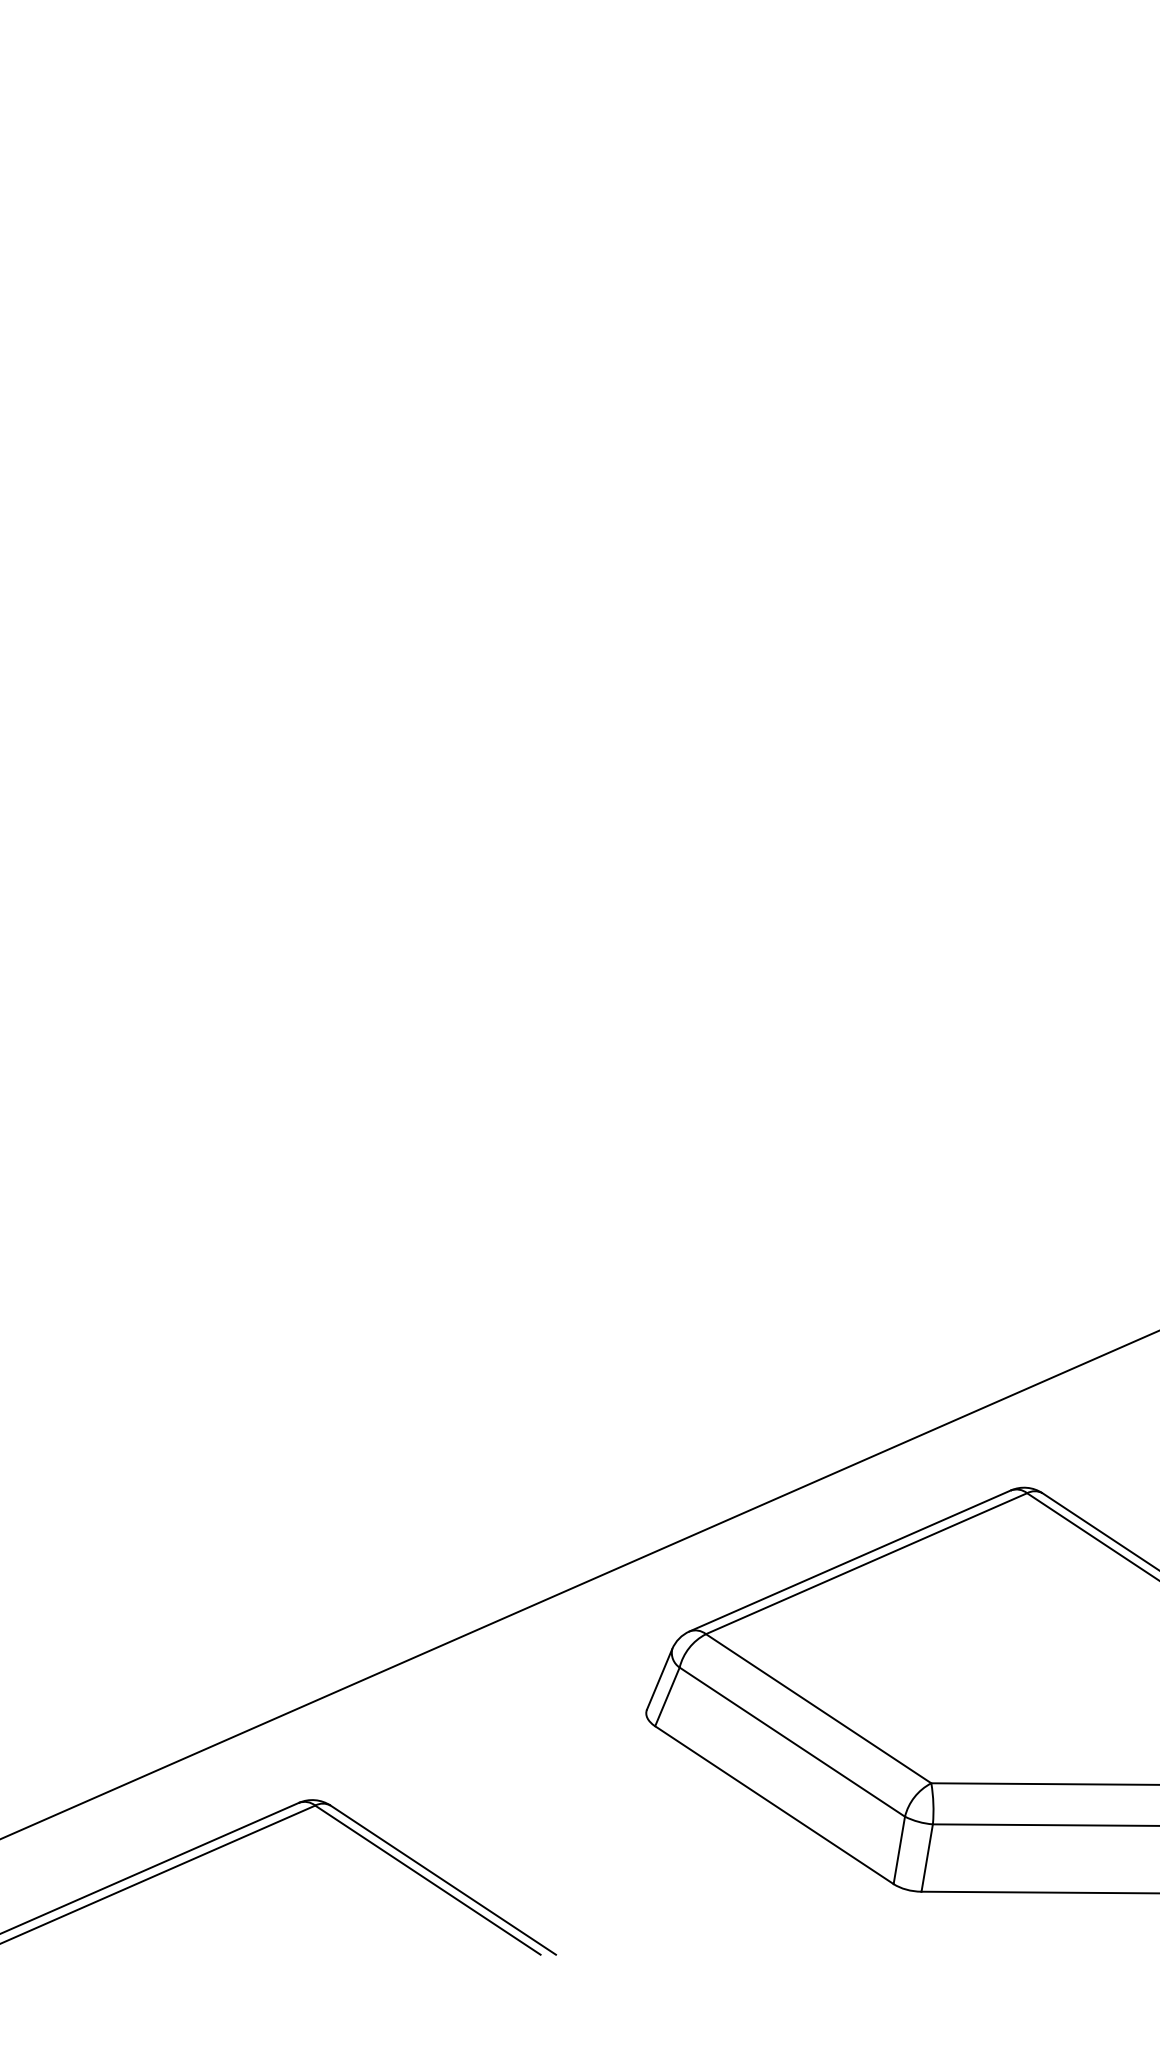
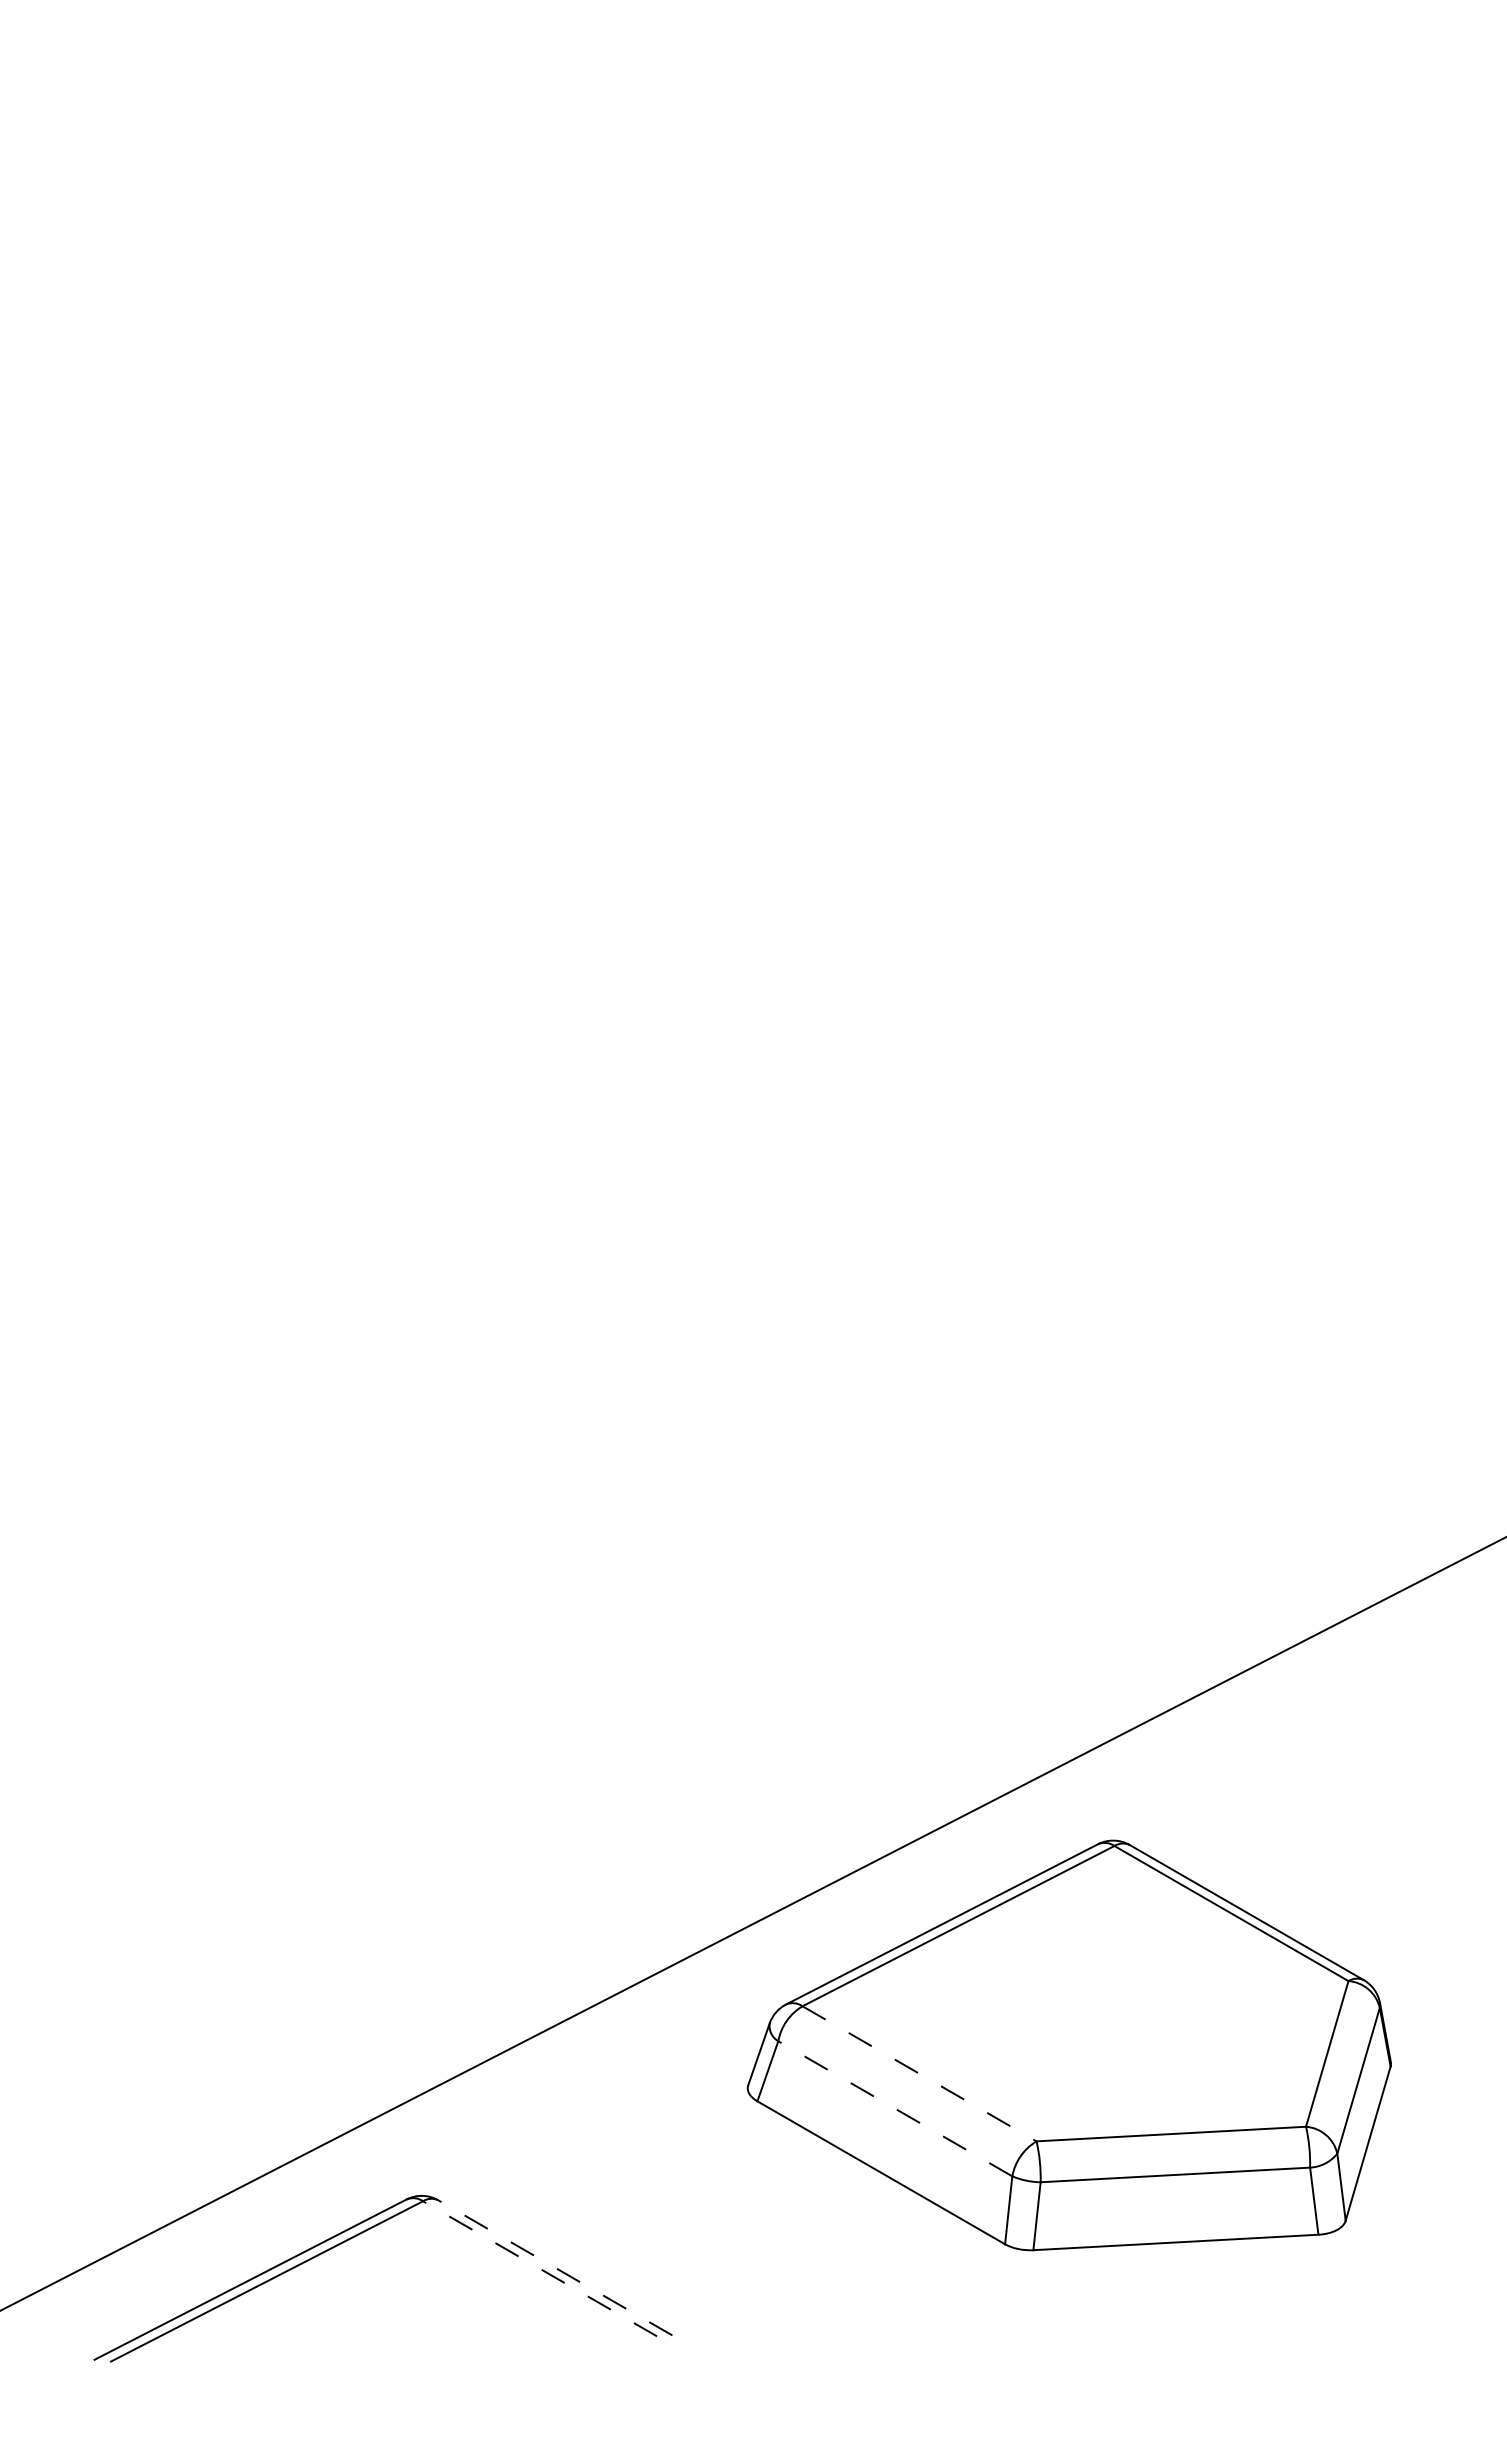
line: (818, 1709) -> (919, 2074), solid -> dashed
line: (791, 1741) -> (894, 2108), solid -> dashed
line: (427, 1879) -> (539, 2268), solid -> dashed
line: (442, 1879) -> (554, 2267), solid -> dashed

